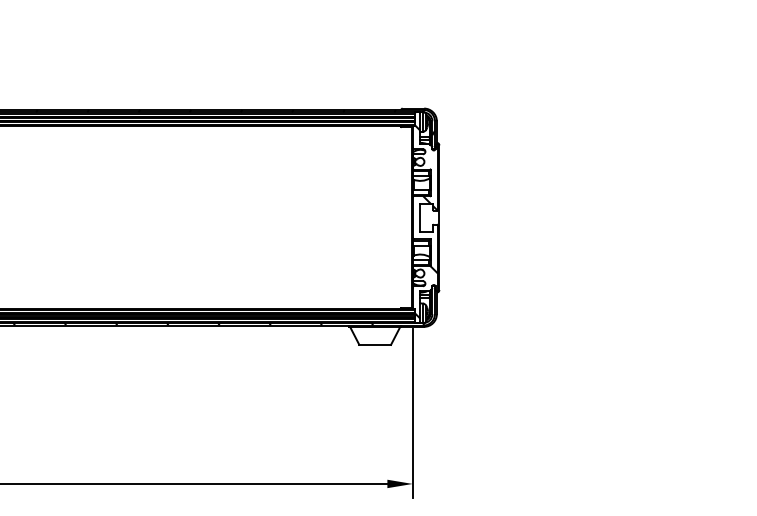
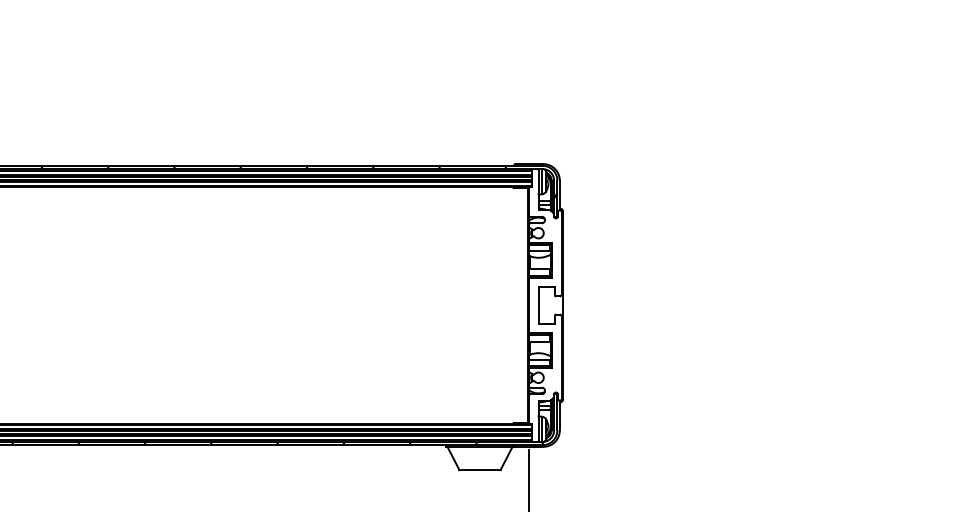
hatch: (426, 221) -> (546, 310), removed

